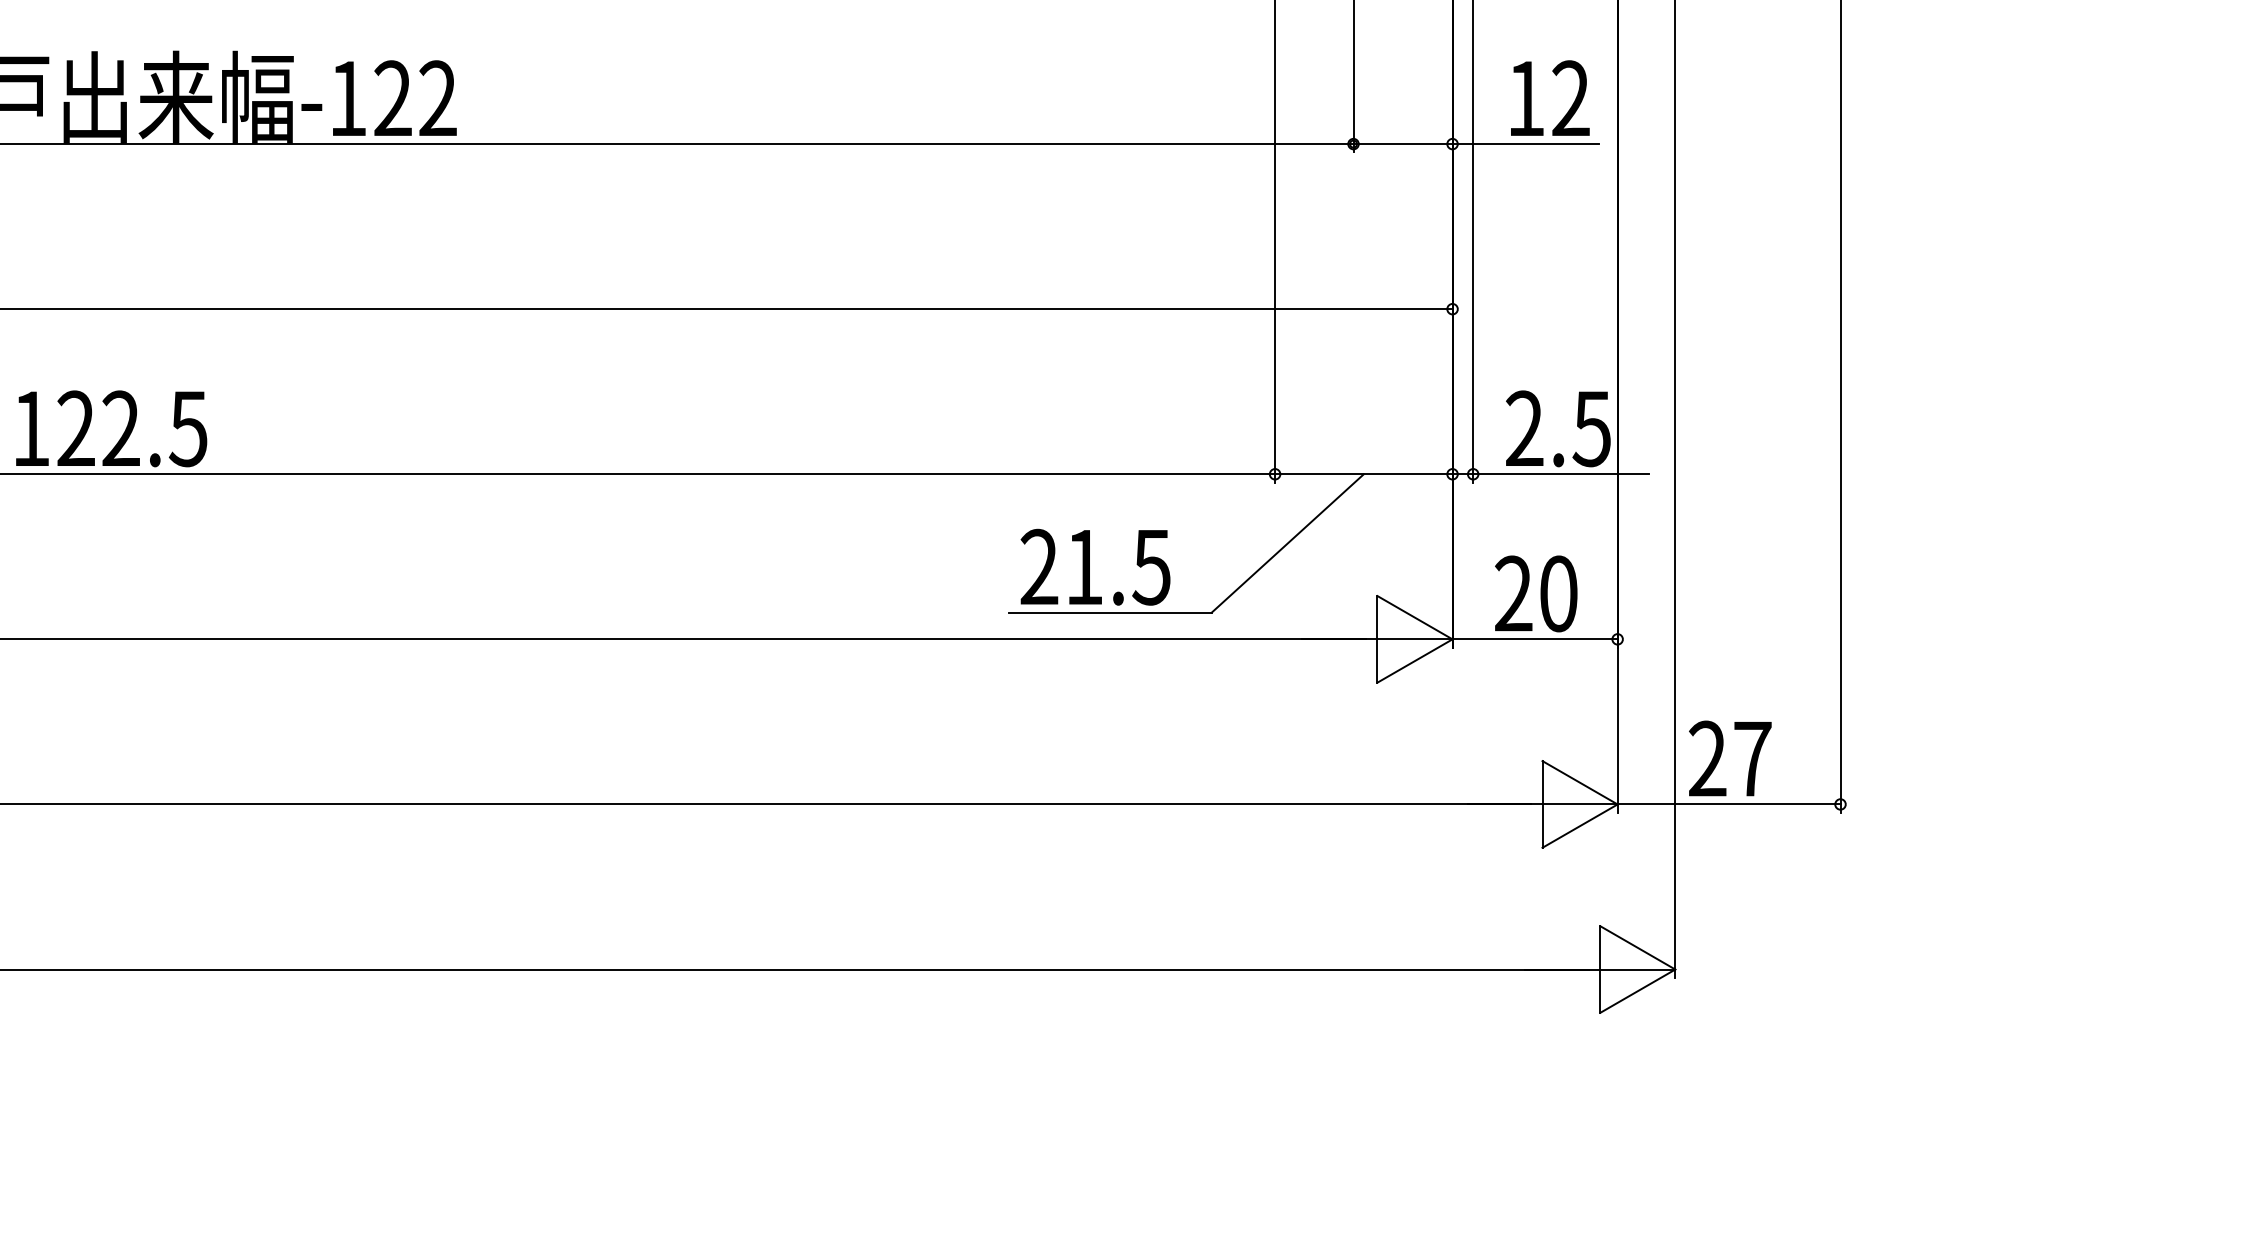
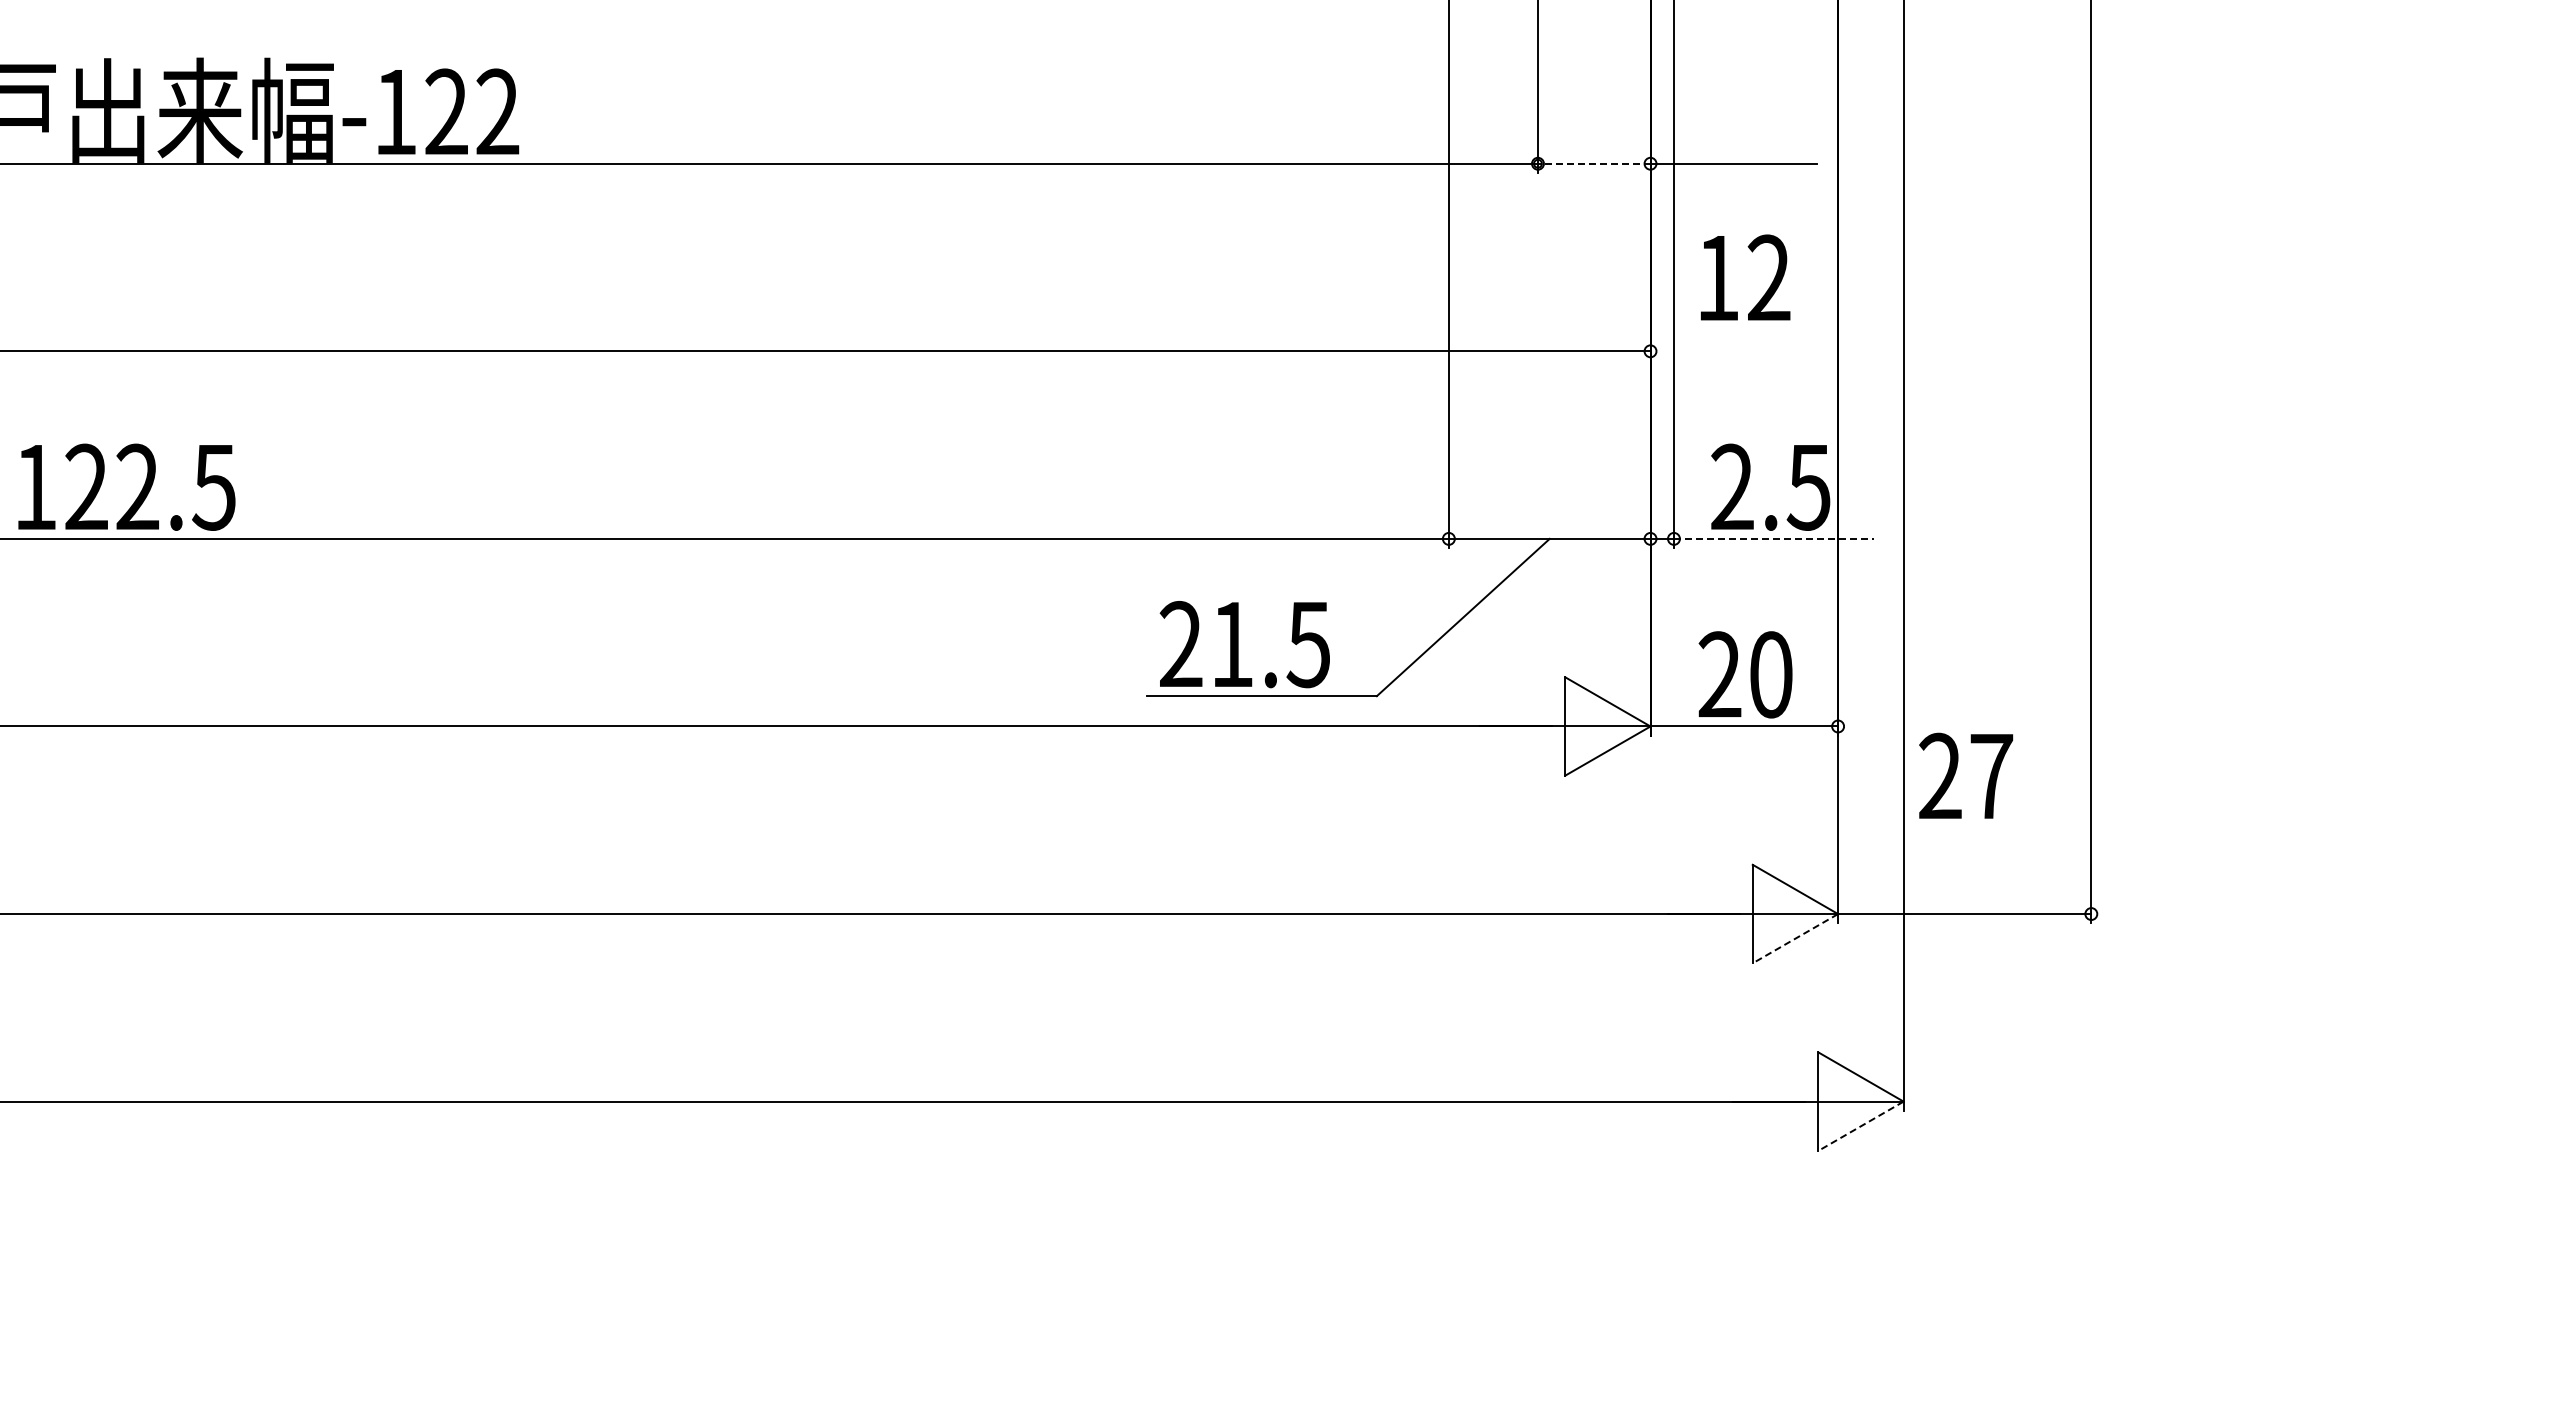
text: (1550, 98) -> (1745, 277), moved
line: (1402, 143) -> (1593, 163), solid -> dashed
line: (1561, 473) -> (1774, 538), solid -> dashed
text: (1730, 758) -> (1966, 775), moved
line: (1580, 825) -> (1795, 938), solid -> dashed
line: (1637, 991) -> (1860, 1126), solid -> dashed

